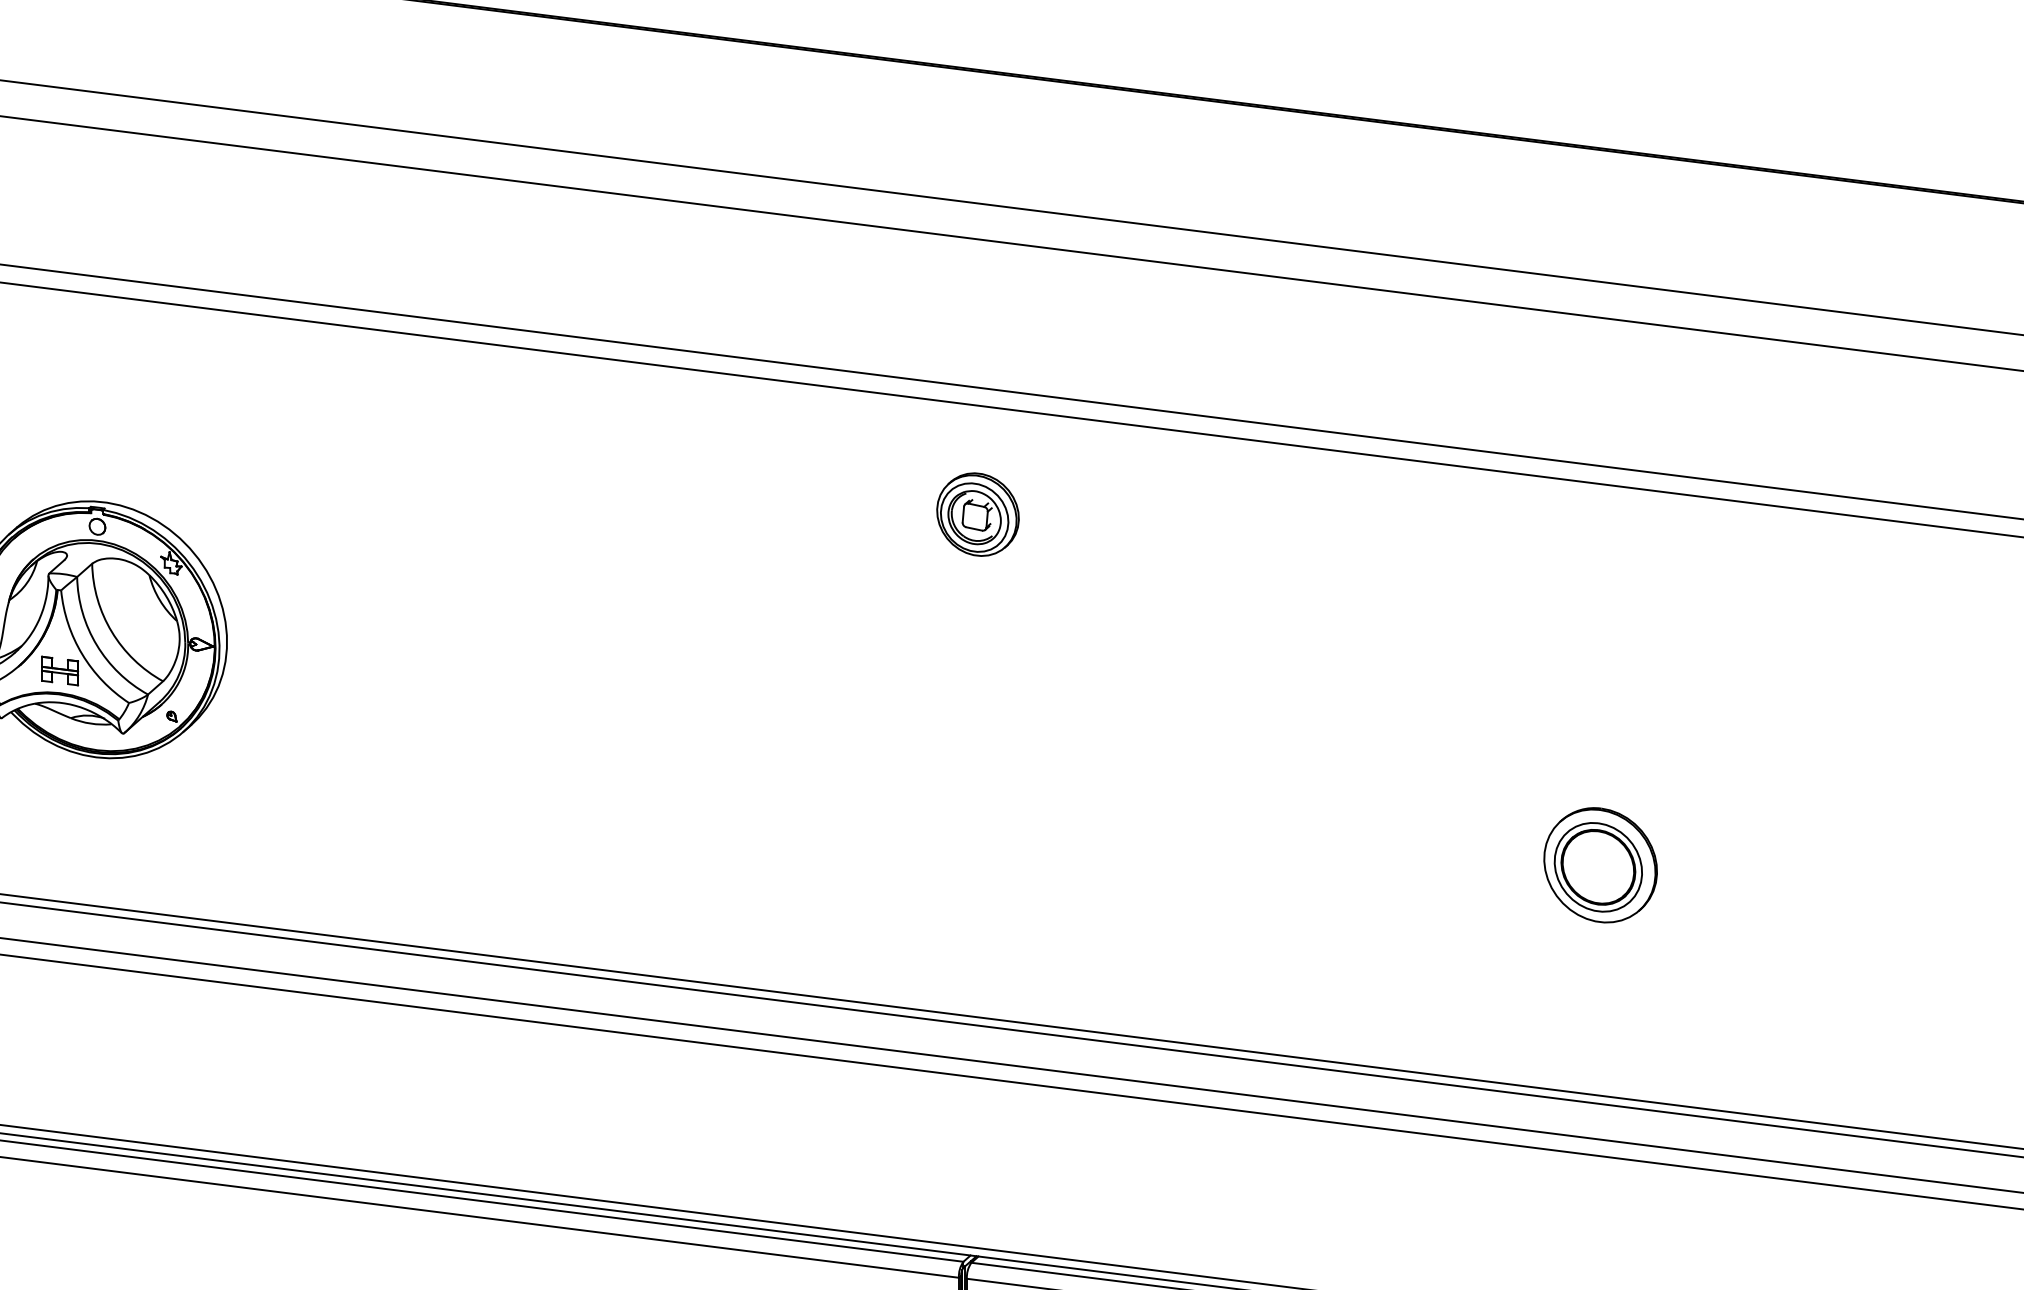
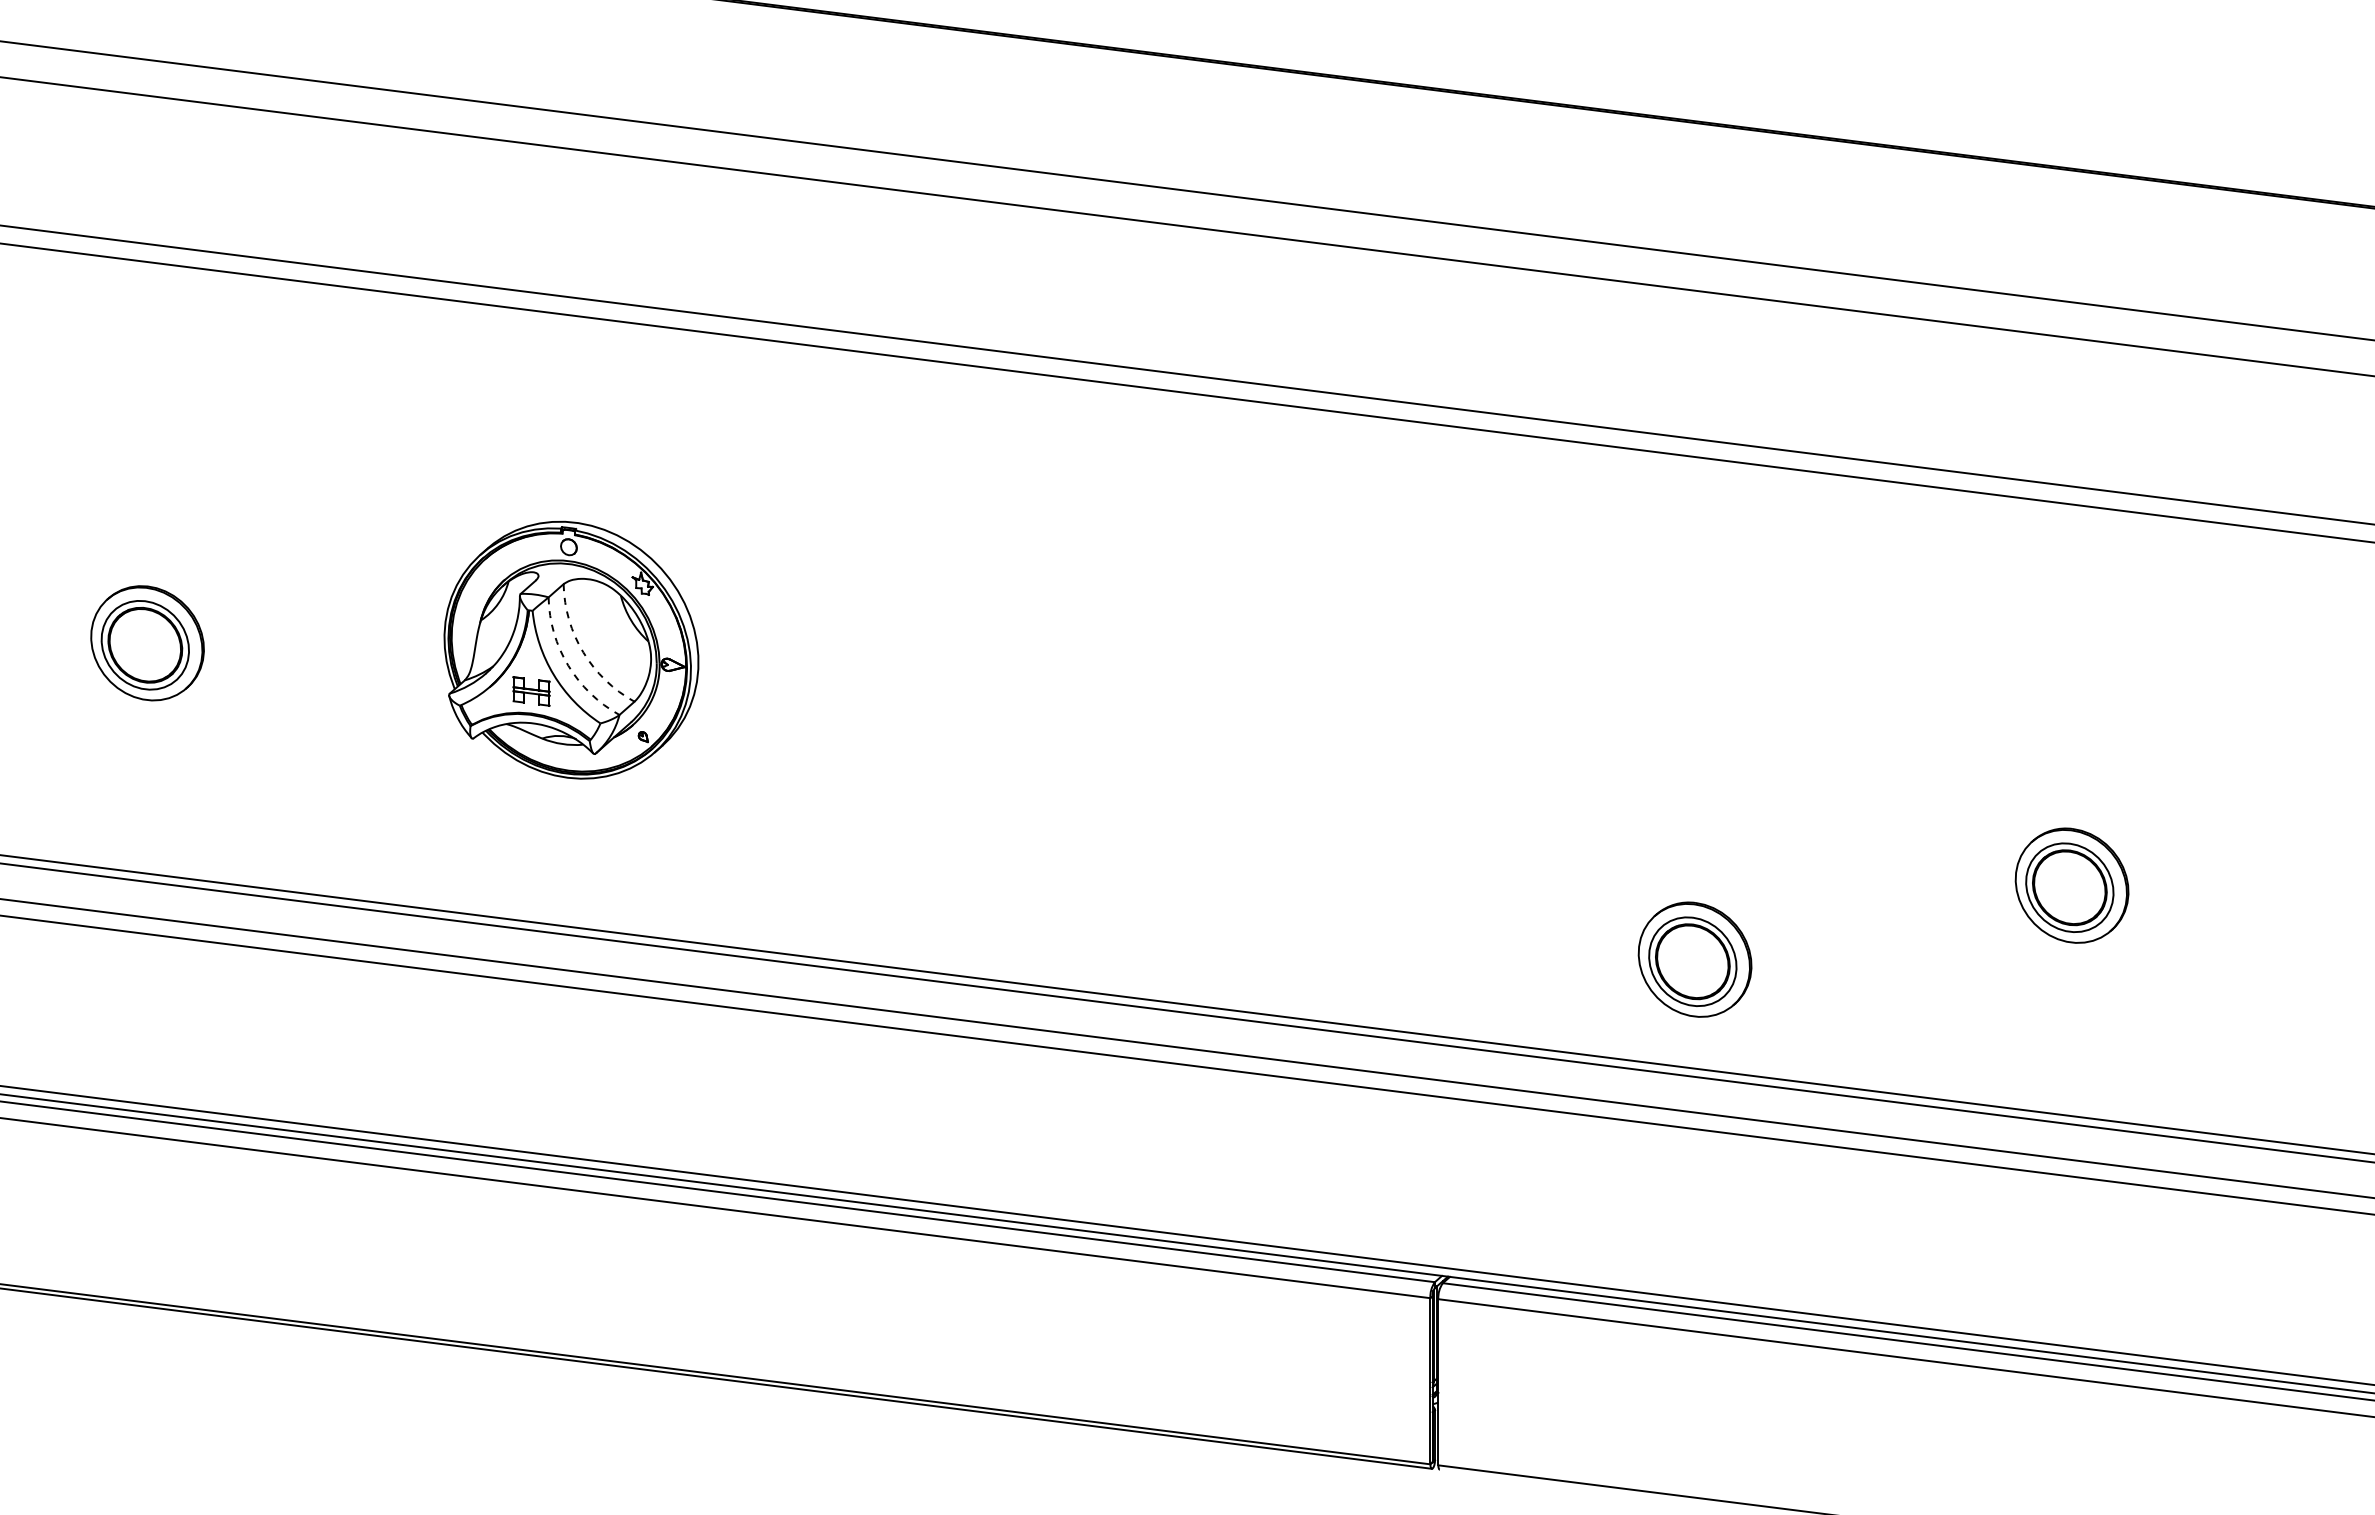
part: (978, 514) -> (1449, 534), removed
arc: (112, 632) -> (583, 652), solid -> dashed
arc: (97, 645) -> (568, 665), solid -> dashed
part: (1223, 939) -> (1694, 959), added

